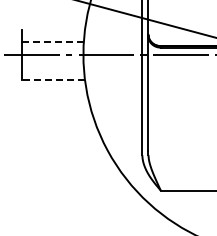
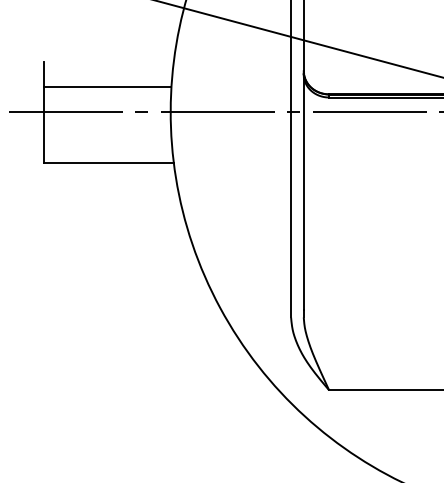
line: (52, 42) -> (107, 86), dashed -> solid
line: (53, 79) -> (109, 162), dashed -> solid

